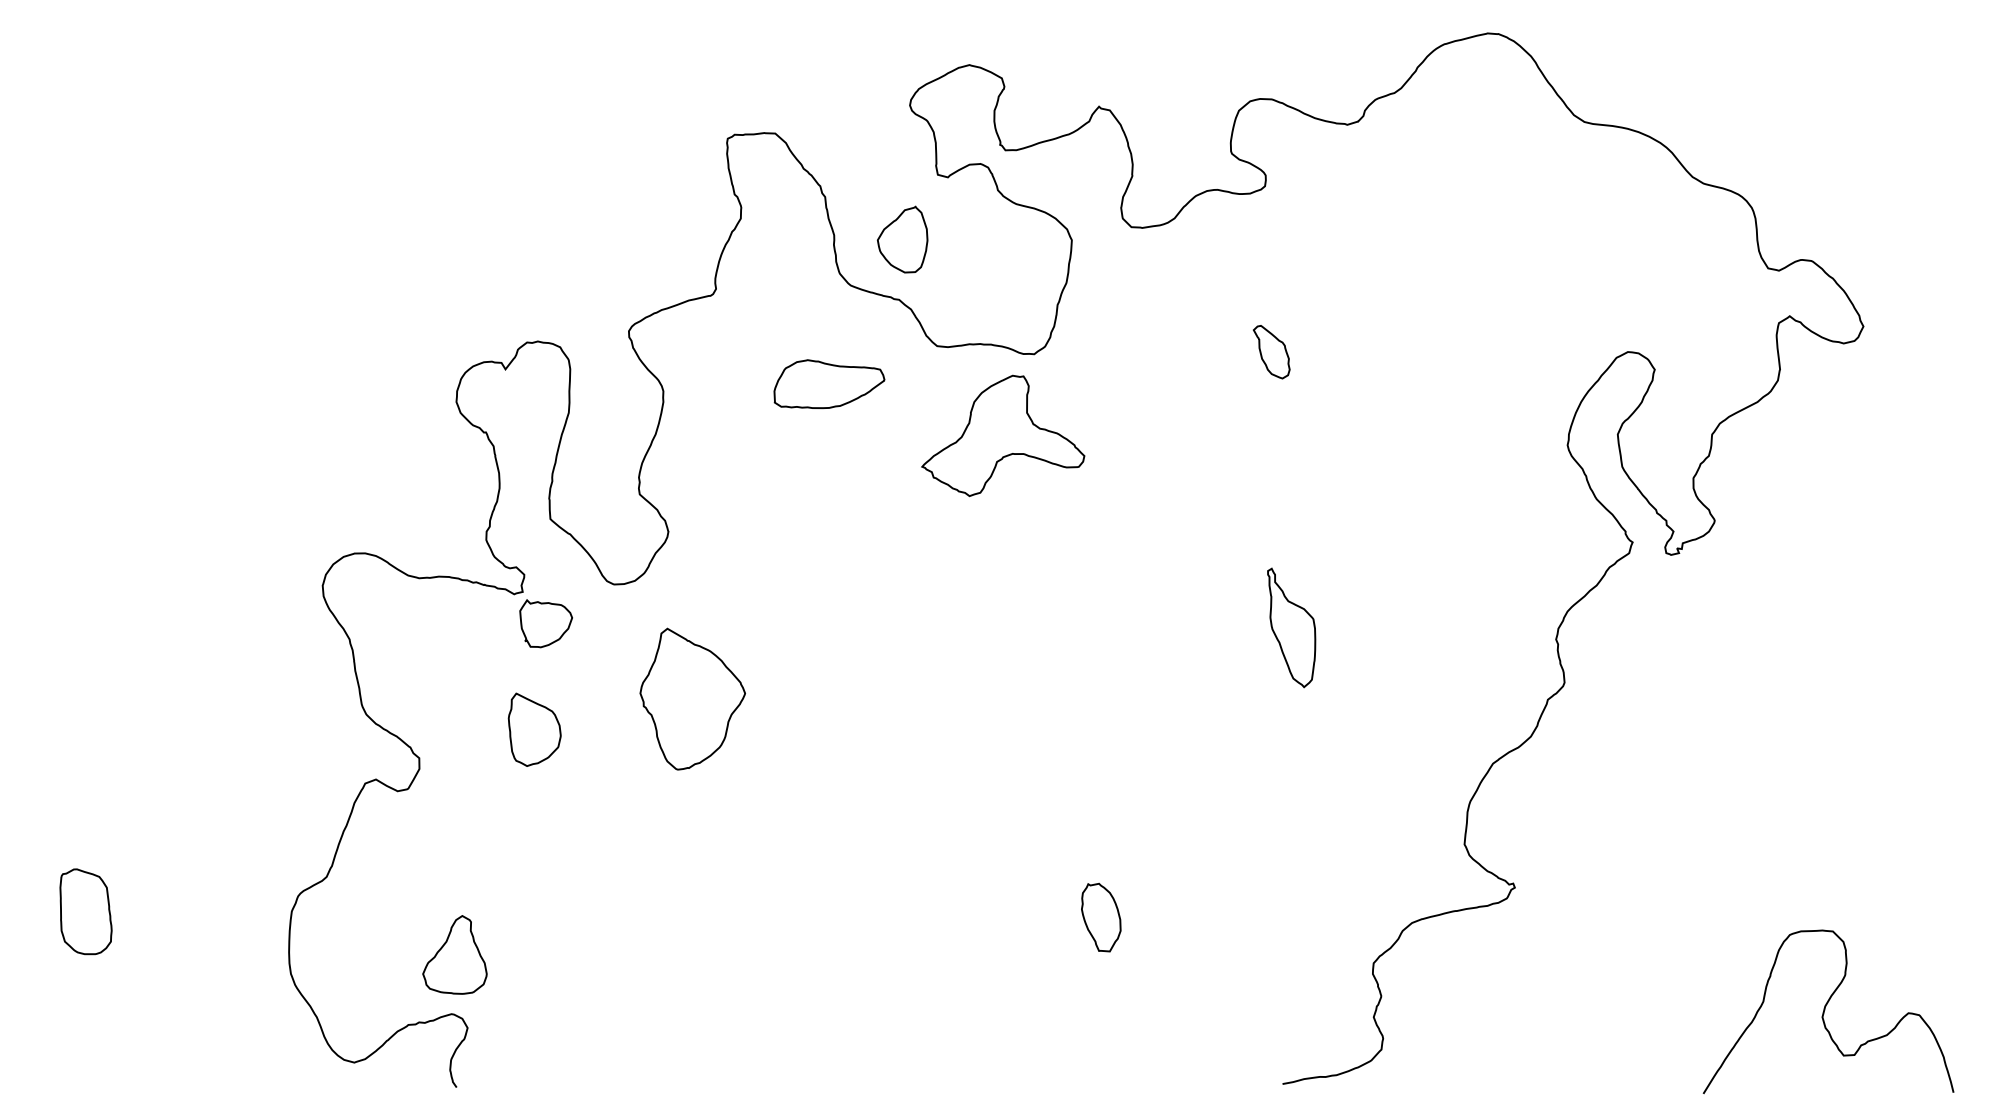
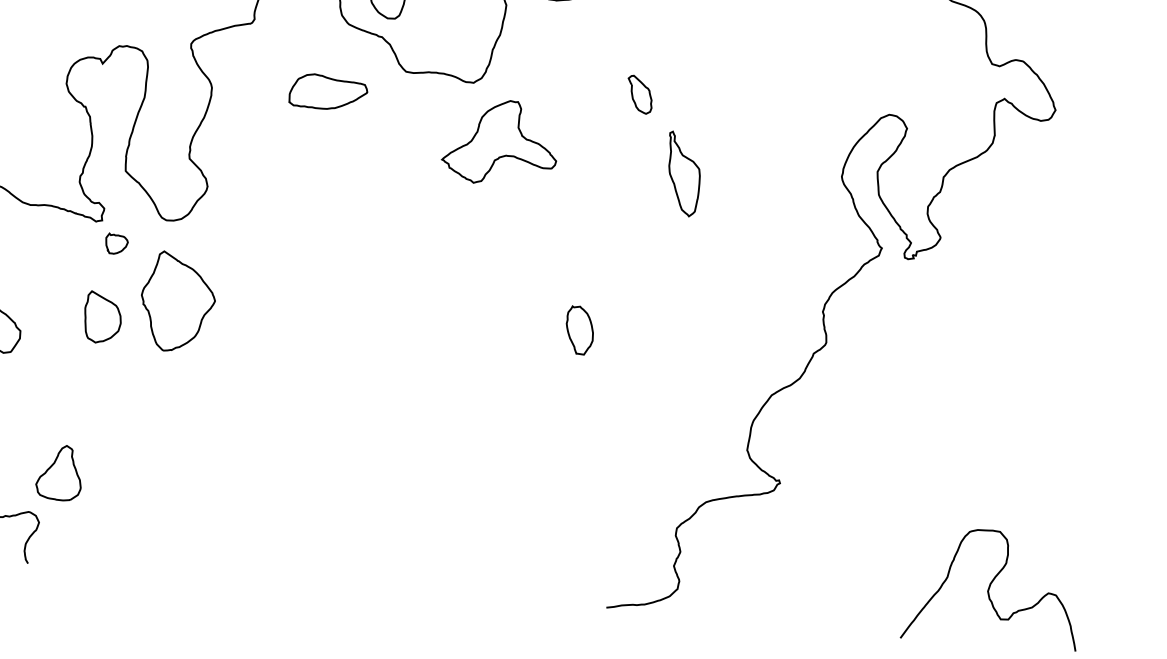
part: (1003, 435) -> (500, 142), moved
part: (545, 623) -> (116, 243), size x0.6
part: (1291, 627) -> (683, 173), moved
part: (692, 698) -> (177, 301), moved
part: (1101, 917) -> (580, 330), moved
part: (454, 954) -> (59, 472), moved

